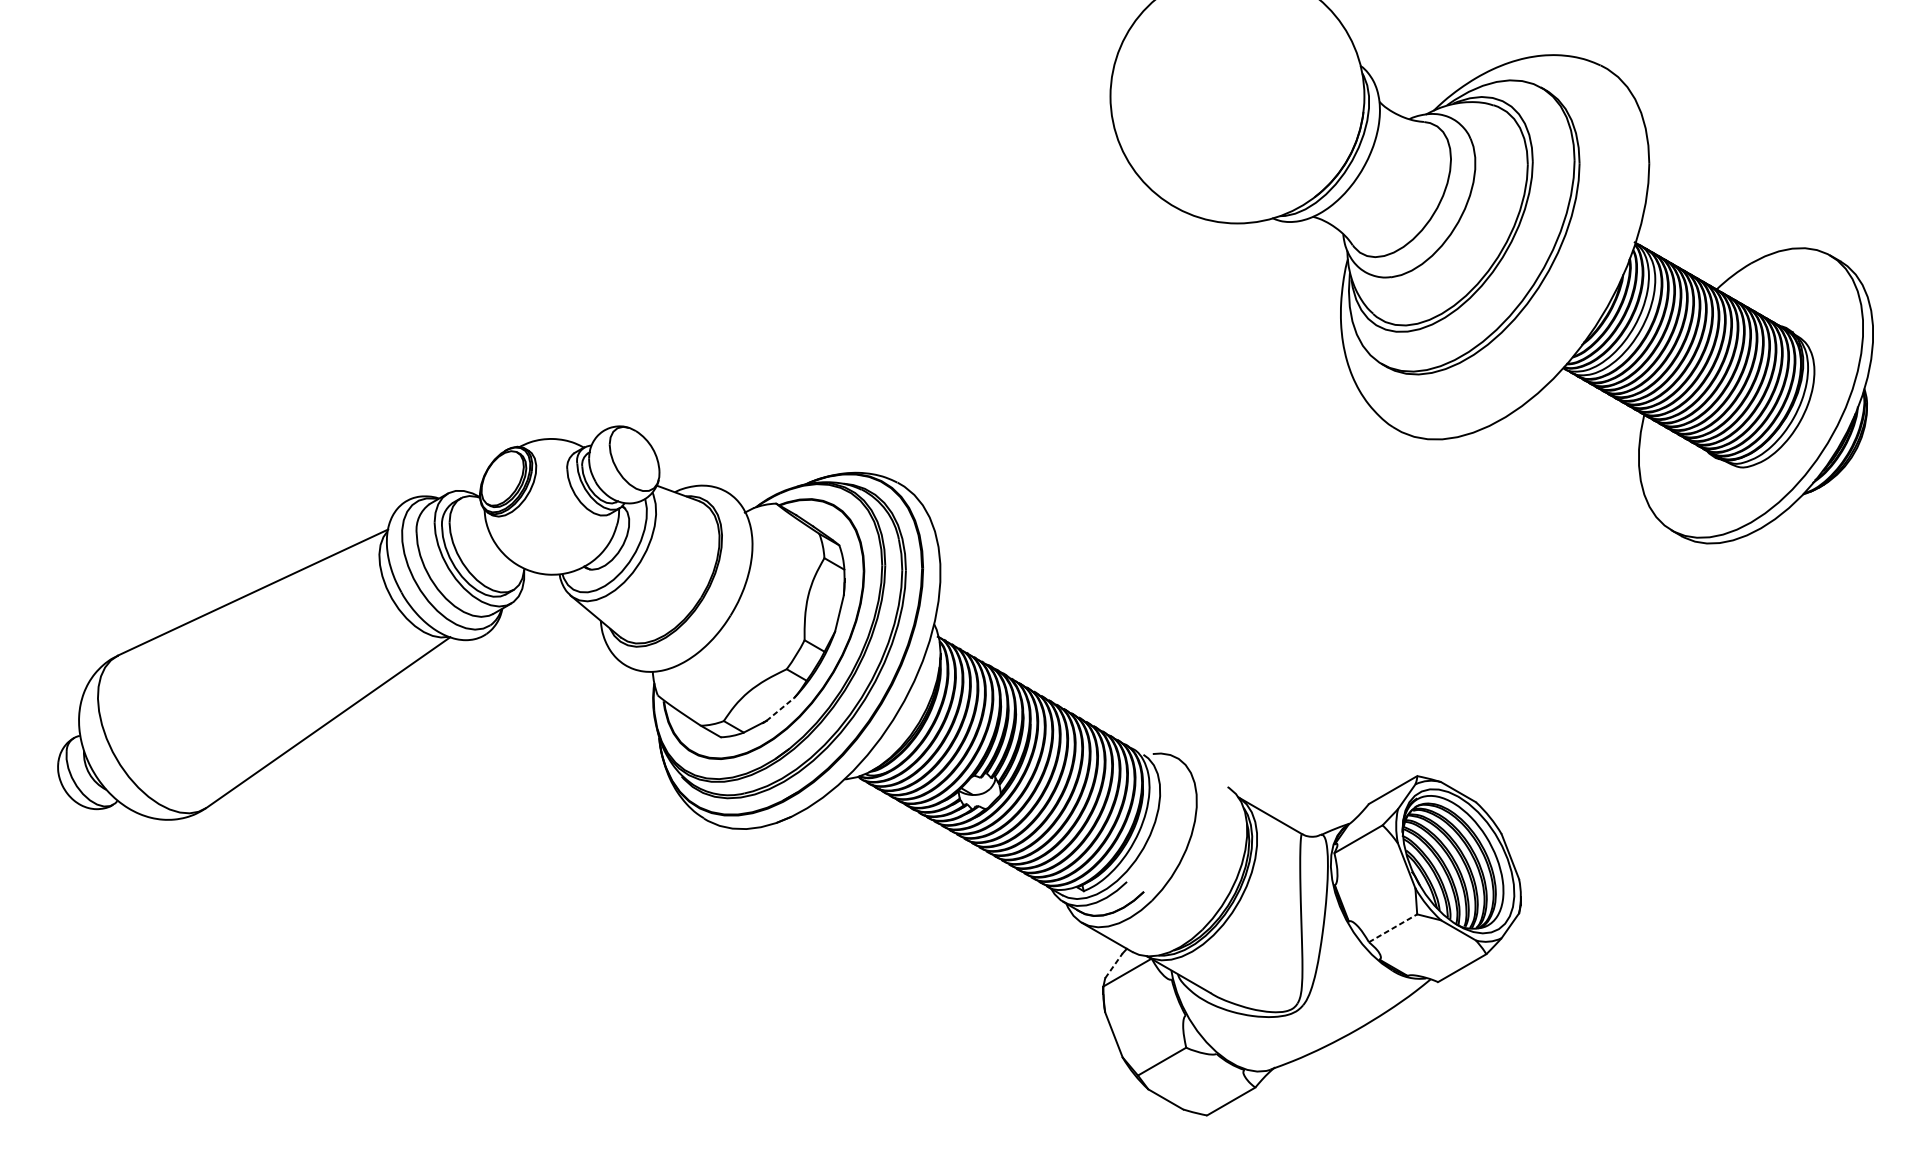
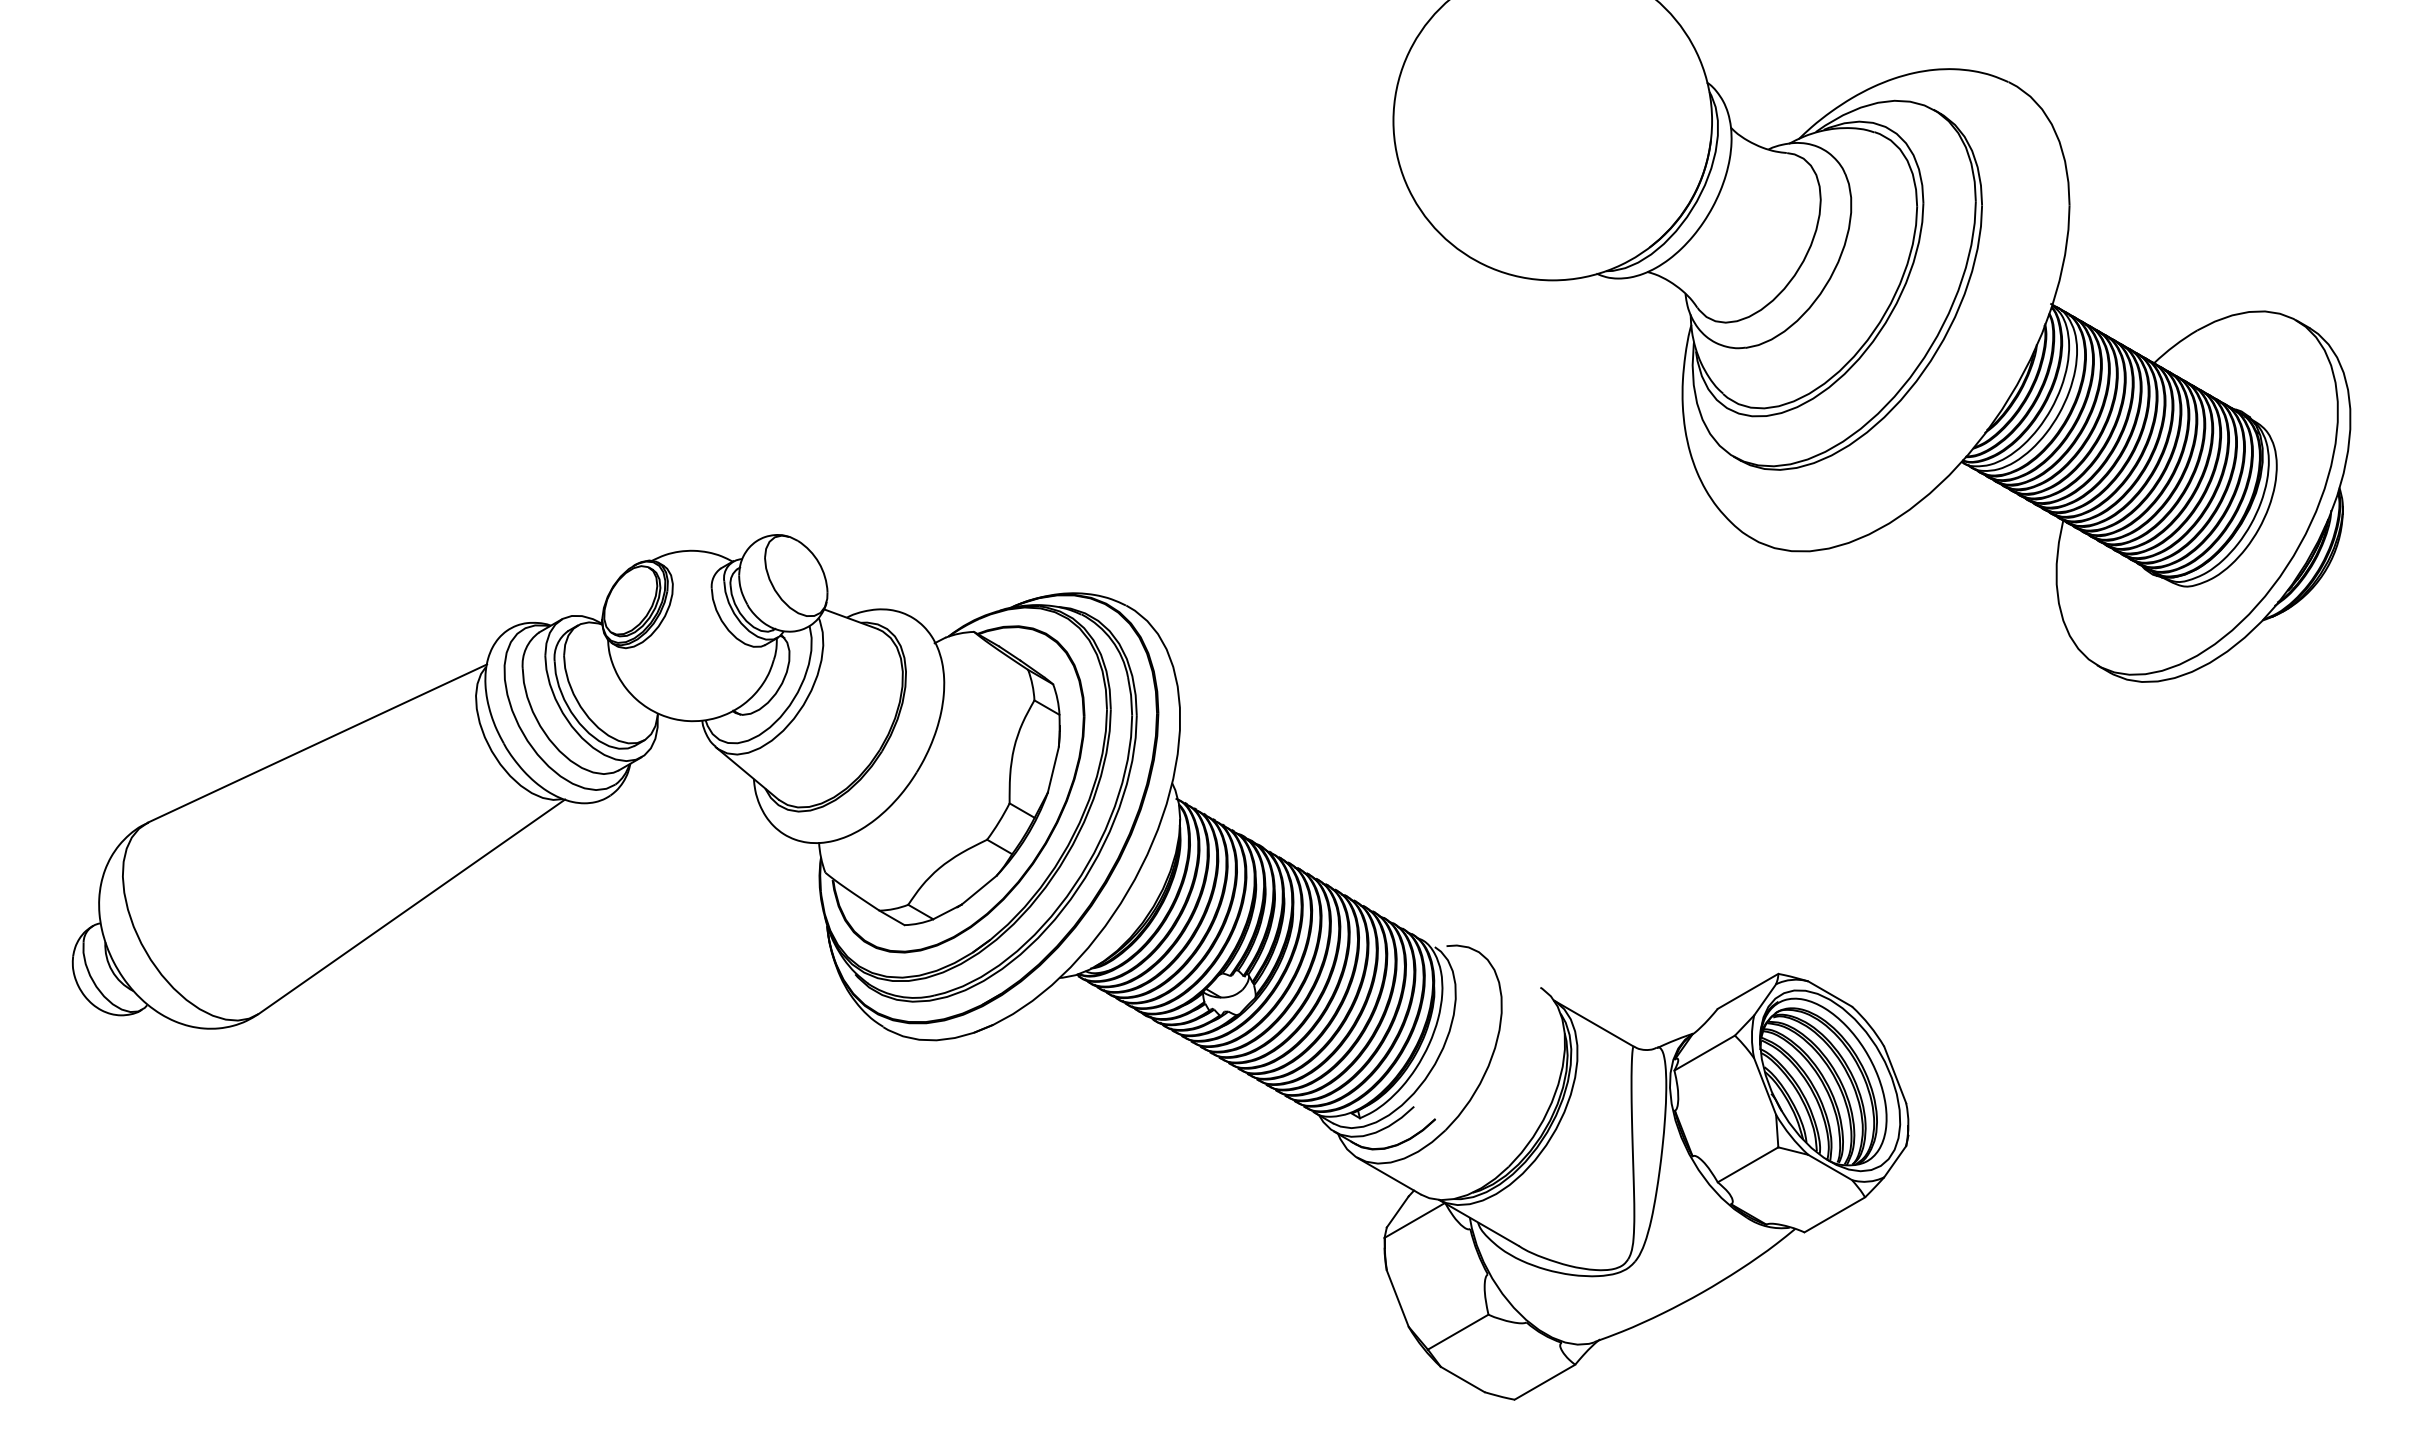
line: (780, 709) -> (979, 890), dashed -> solid
line: (1393, 928) -> (1748, 1164), dashed -> solid
line: (1114, 965) -> (1398, 1211), dashed -> solid

